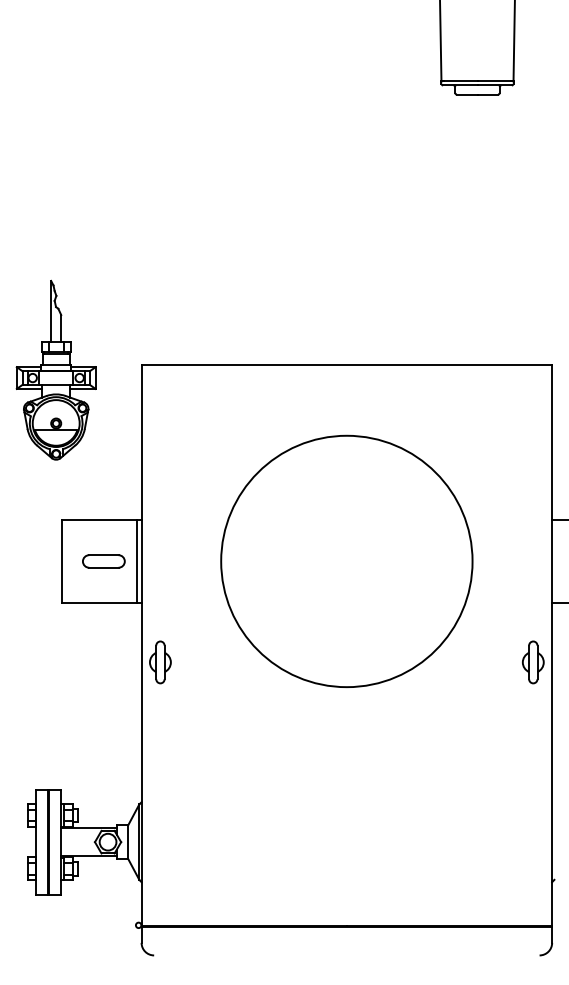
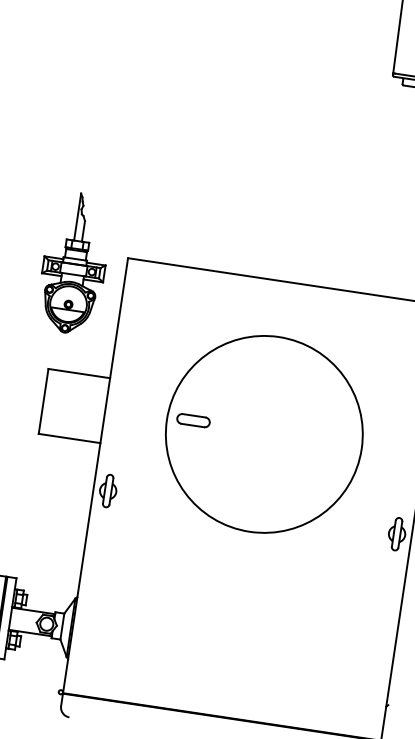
part: (55, 369) -> (74, 262), moved
part: (103, 561) -> (193, 420), moved
line: (137, 561) -> (102, 410), removed

